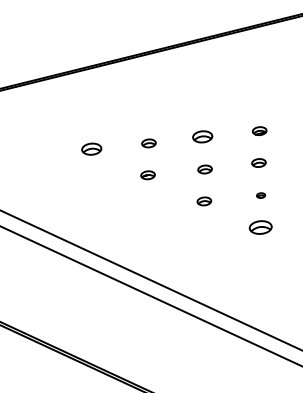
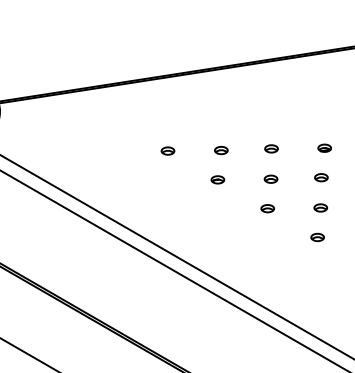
part: (202, 136) -> (271, 148), size x0.71
part: (91, 148) -> (167, 150), size x0.71
part: (260, 195) -> (320, 207), size x1.67
part: (260, 227) -> (317, 237), size x0.62

